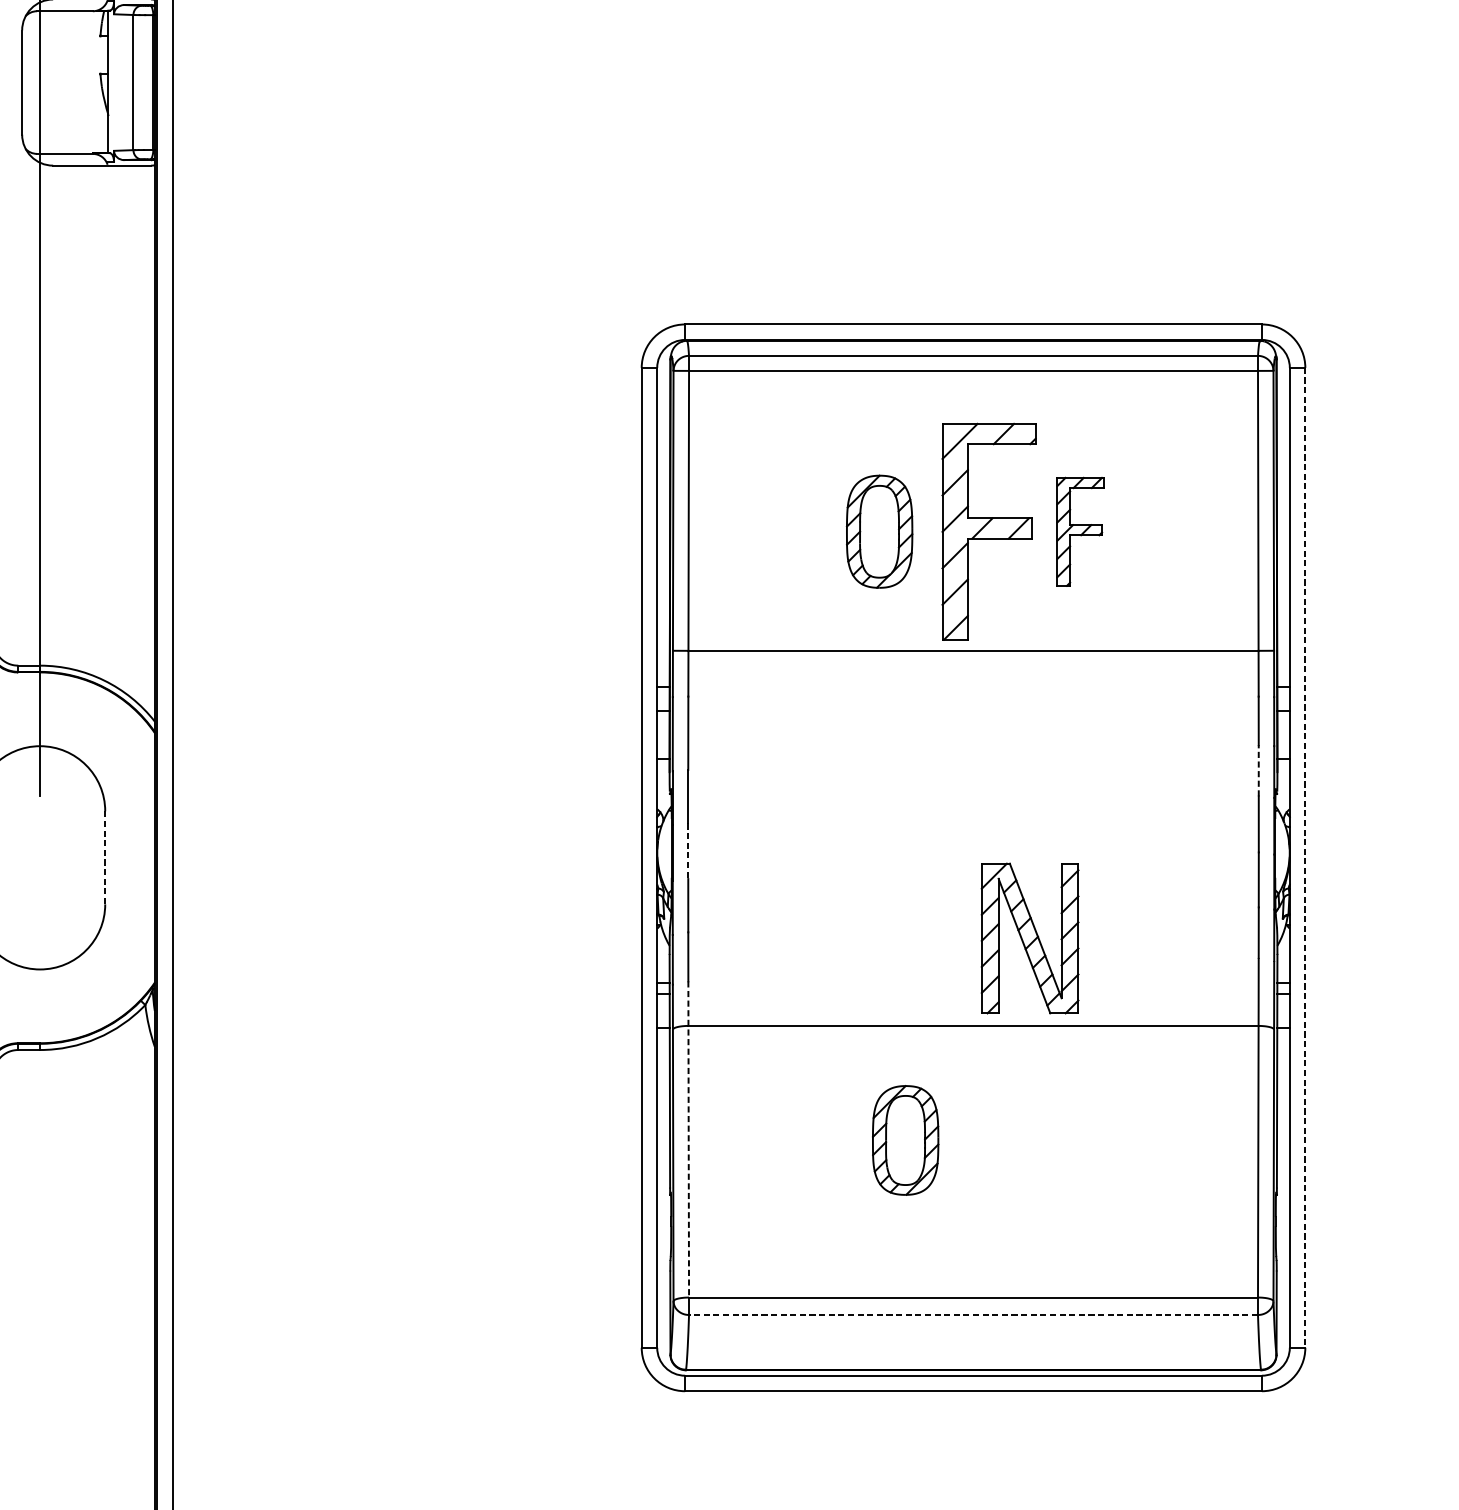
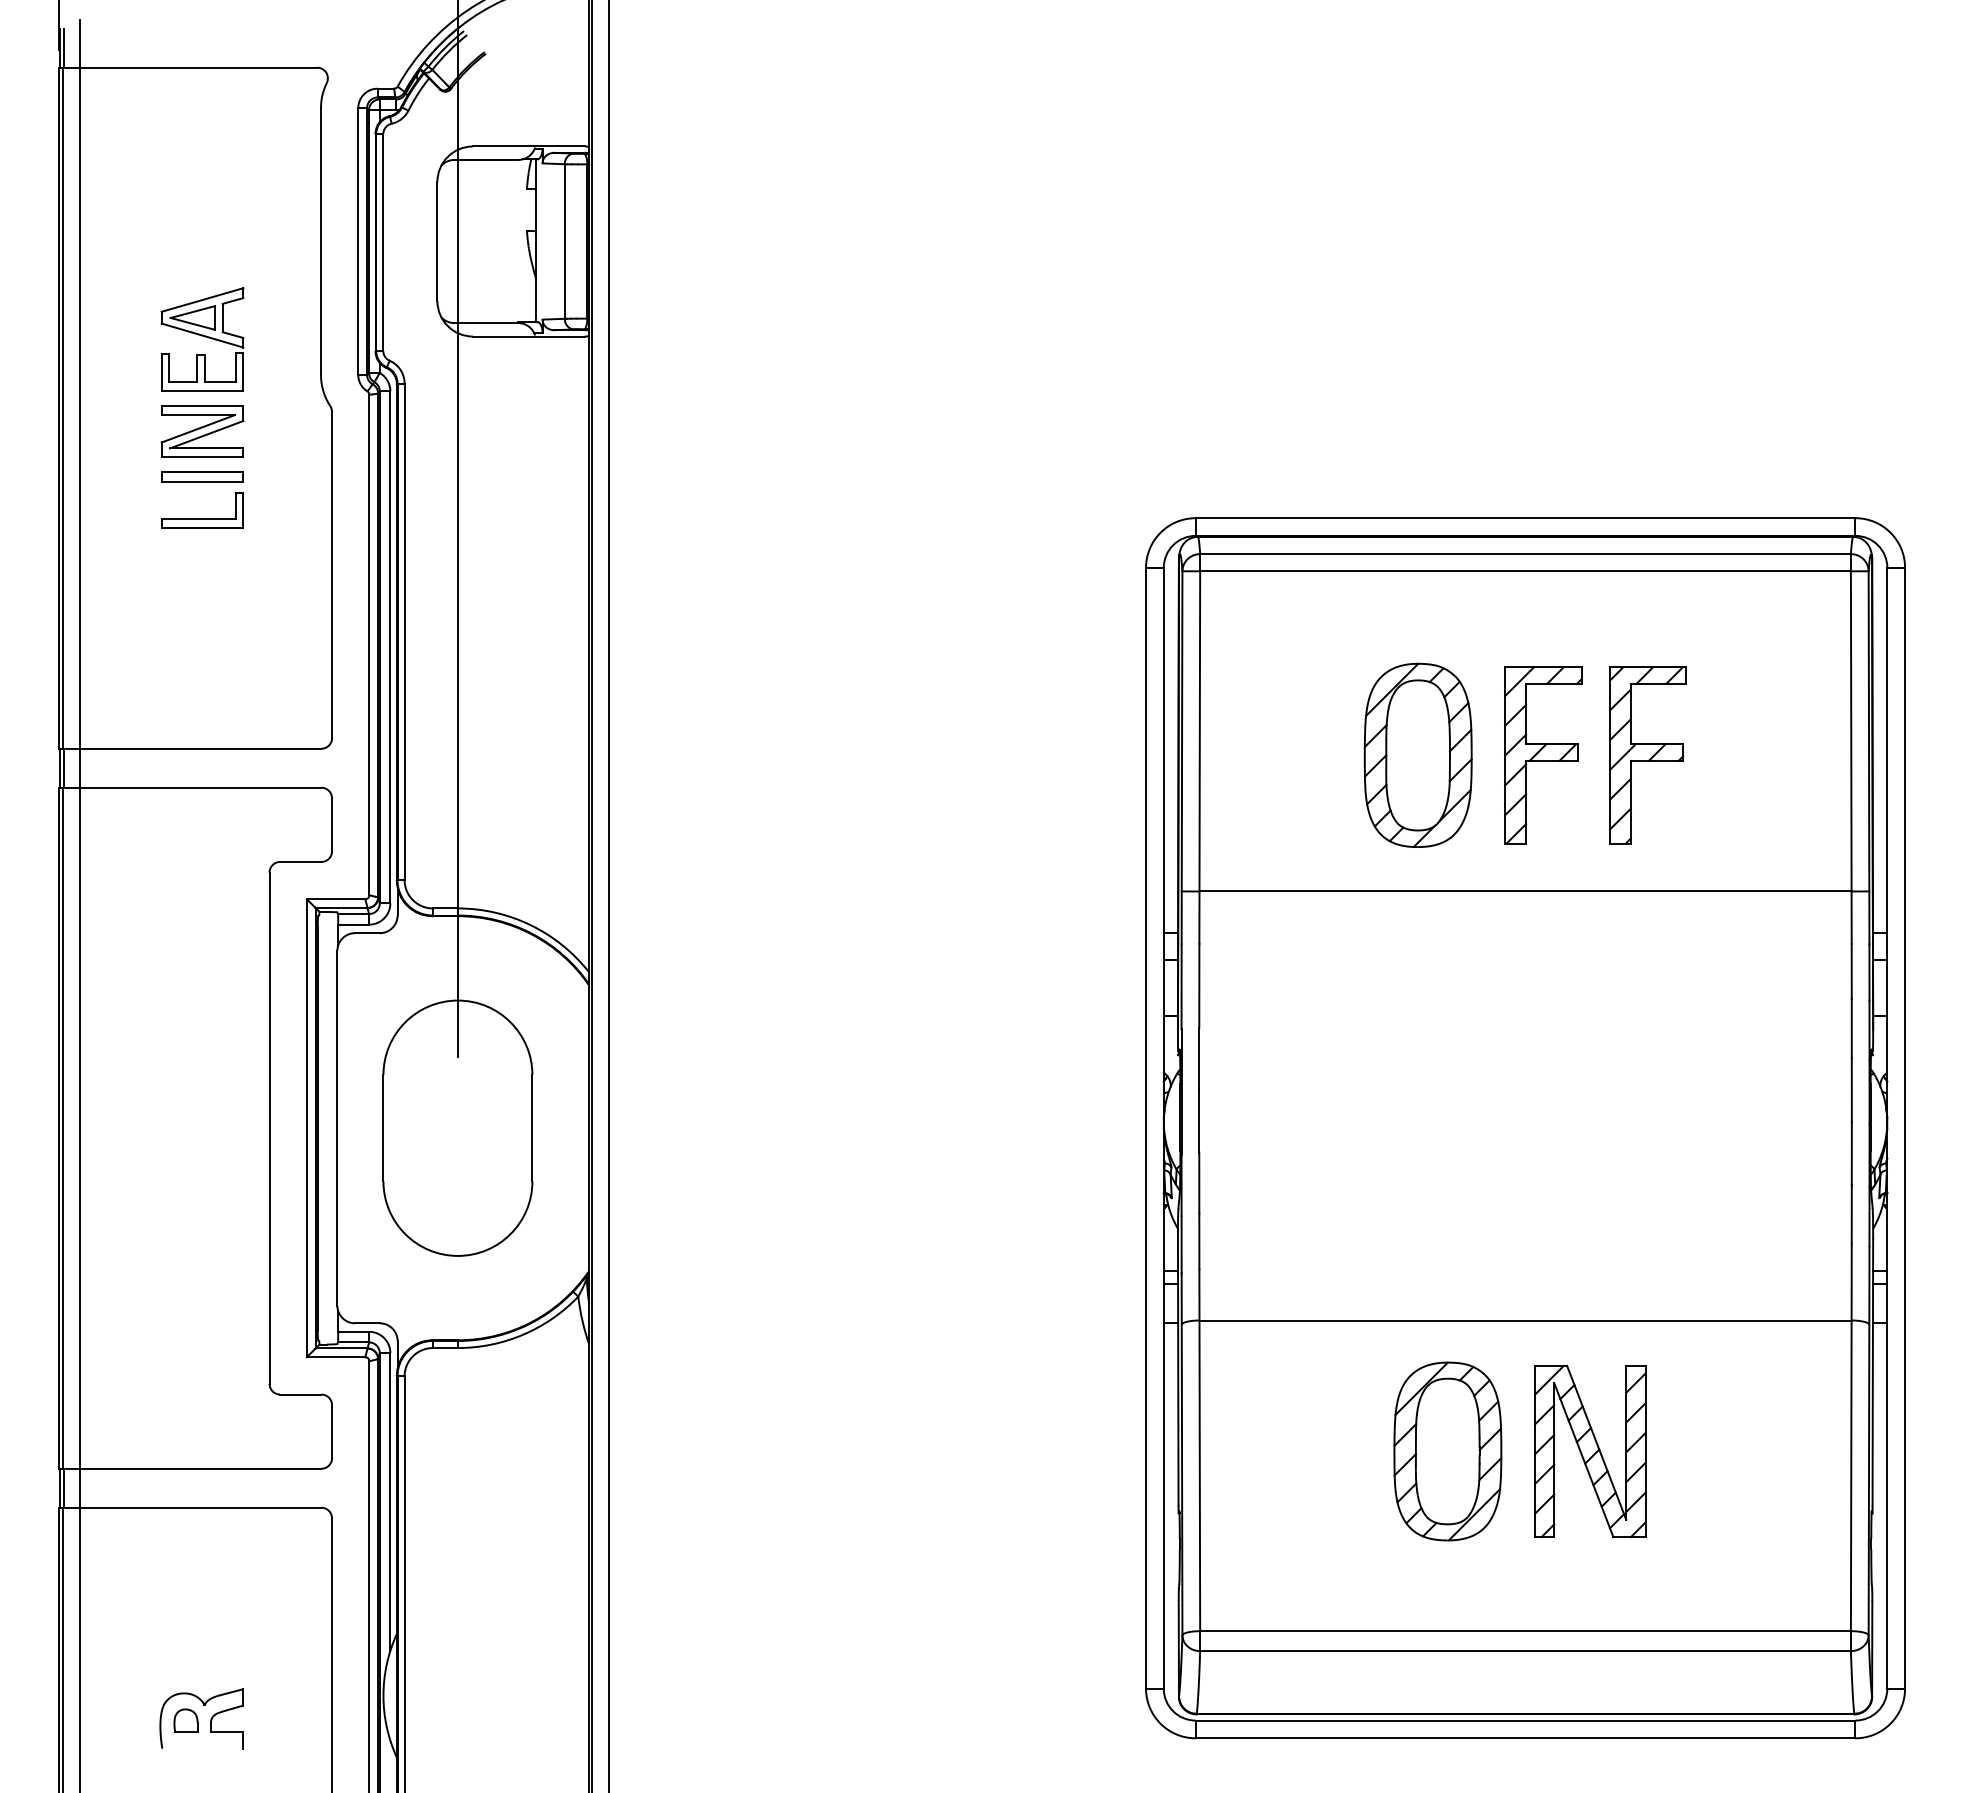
part: (879, 531) -> (1417, 754), size x1.43
part: (989, 531) -> (1543, 755), size x0.71
part: (1080, 531) -> (1647, 755), size x1.43
line: (1258, 770) -> (1851, 1028), dashed -> solid
line: (688, 851) -> (1199, 1120), dashed -> solid
line: (105, 858) -> (532, 1128), dashed -> solid
line: (1305, 858) -> (1905, 1128), dashed -> solid
part: (1029, 938) -> (1589, 1451), moved
line: (688, 1139) -> (1199, 1450), dashed -> solid
part: (905, 1140) -> (1447, 1451), size x1.43
line: (973, 1315) -> (1525, 1651), dashed -> solid

